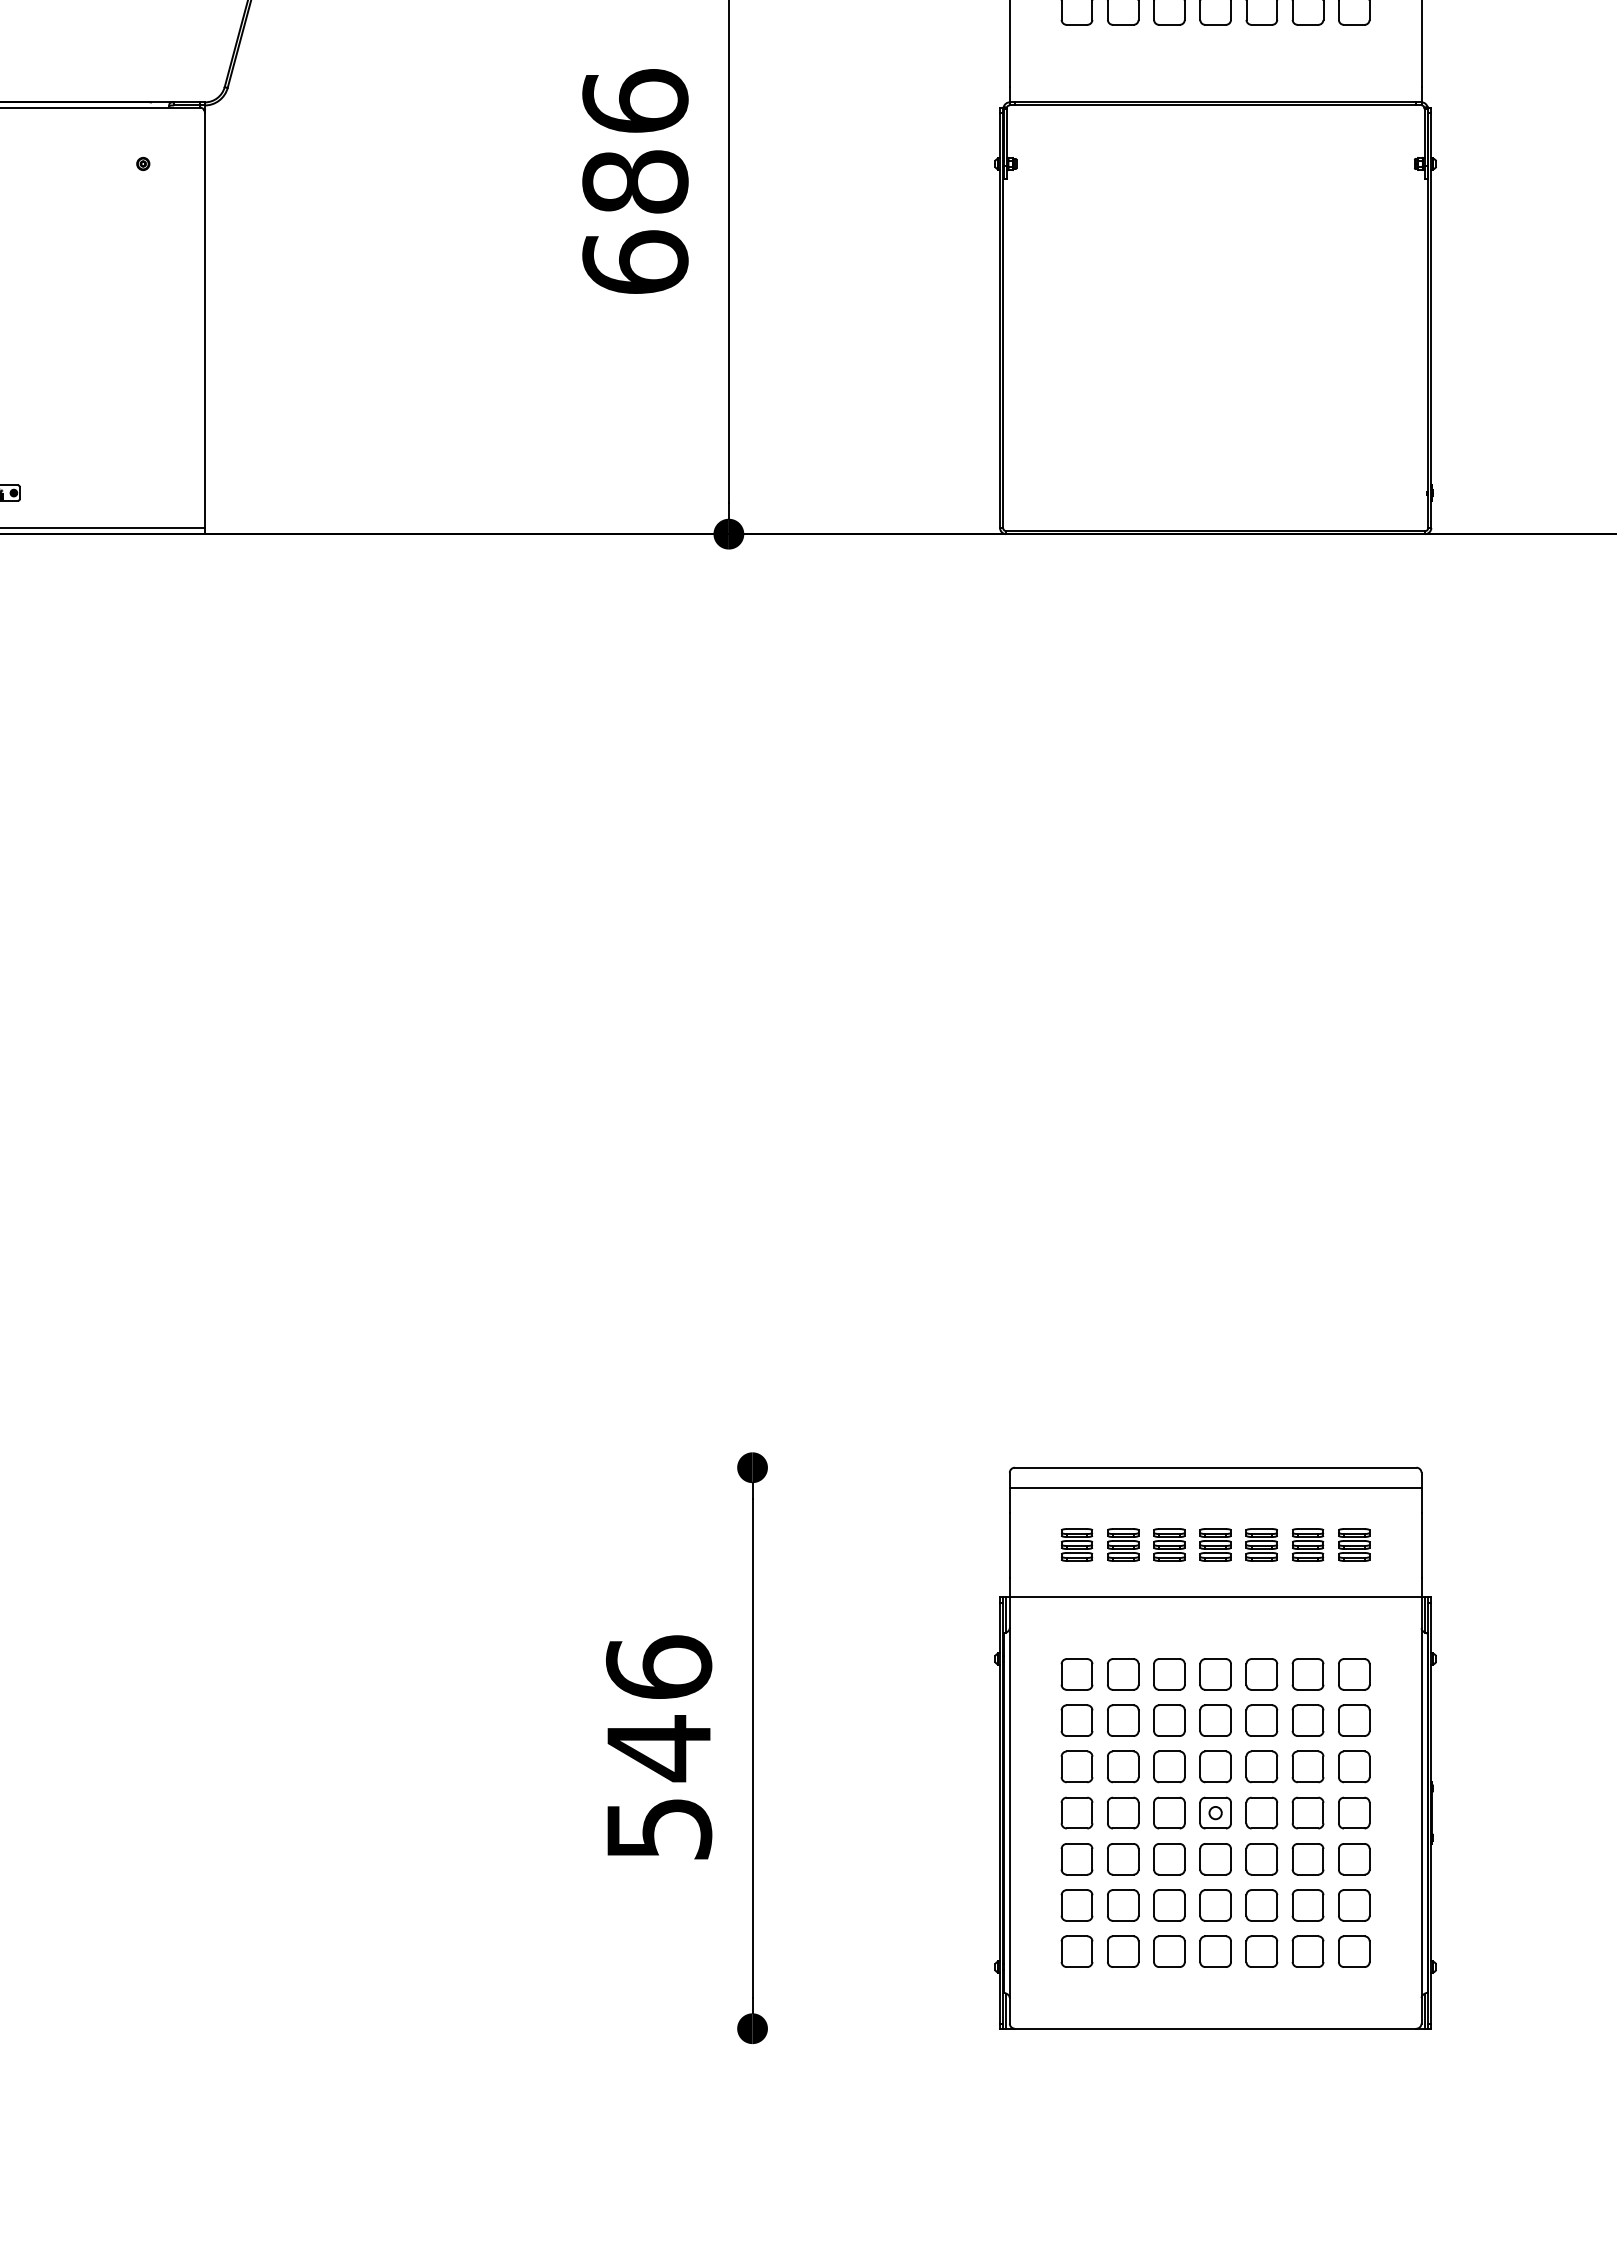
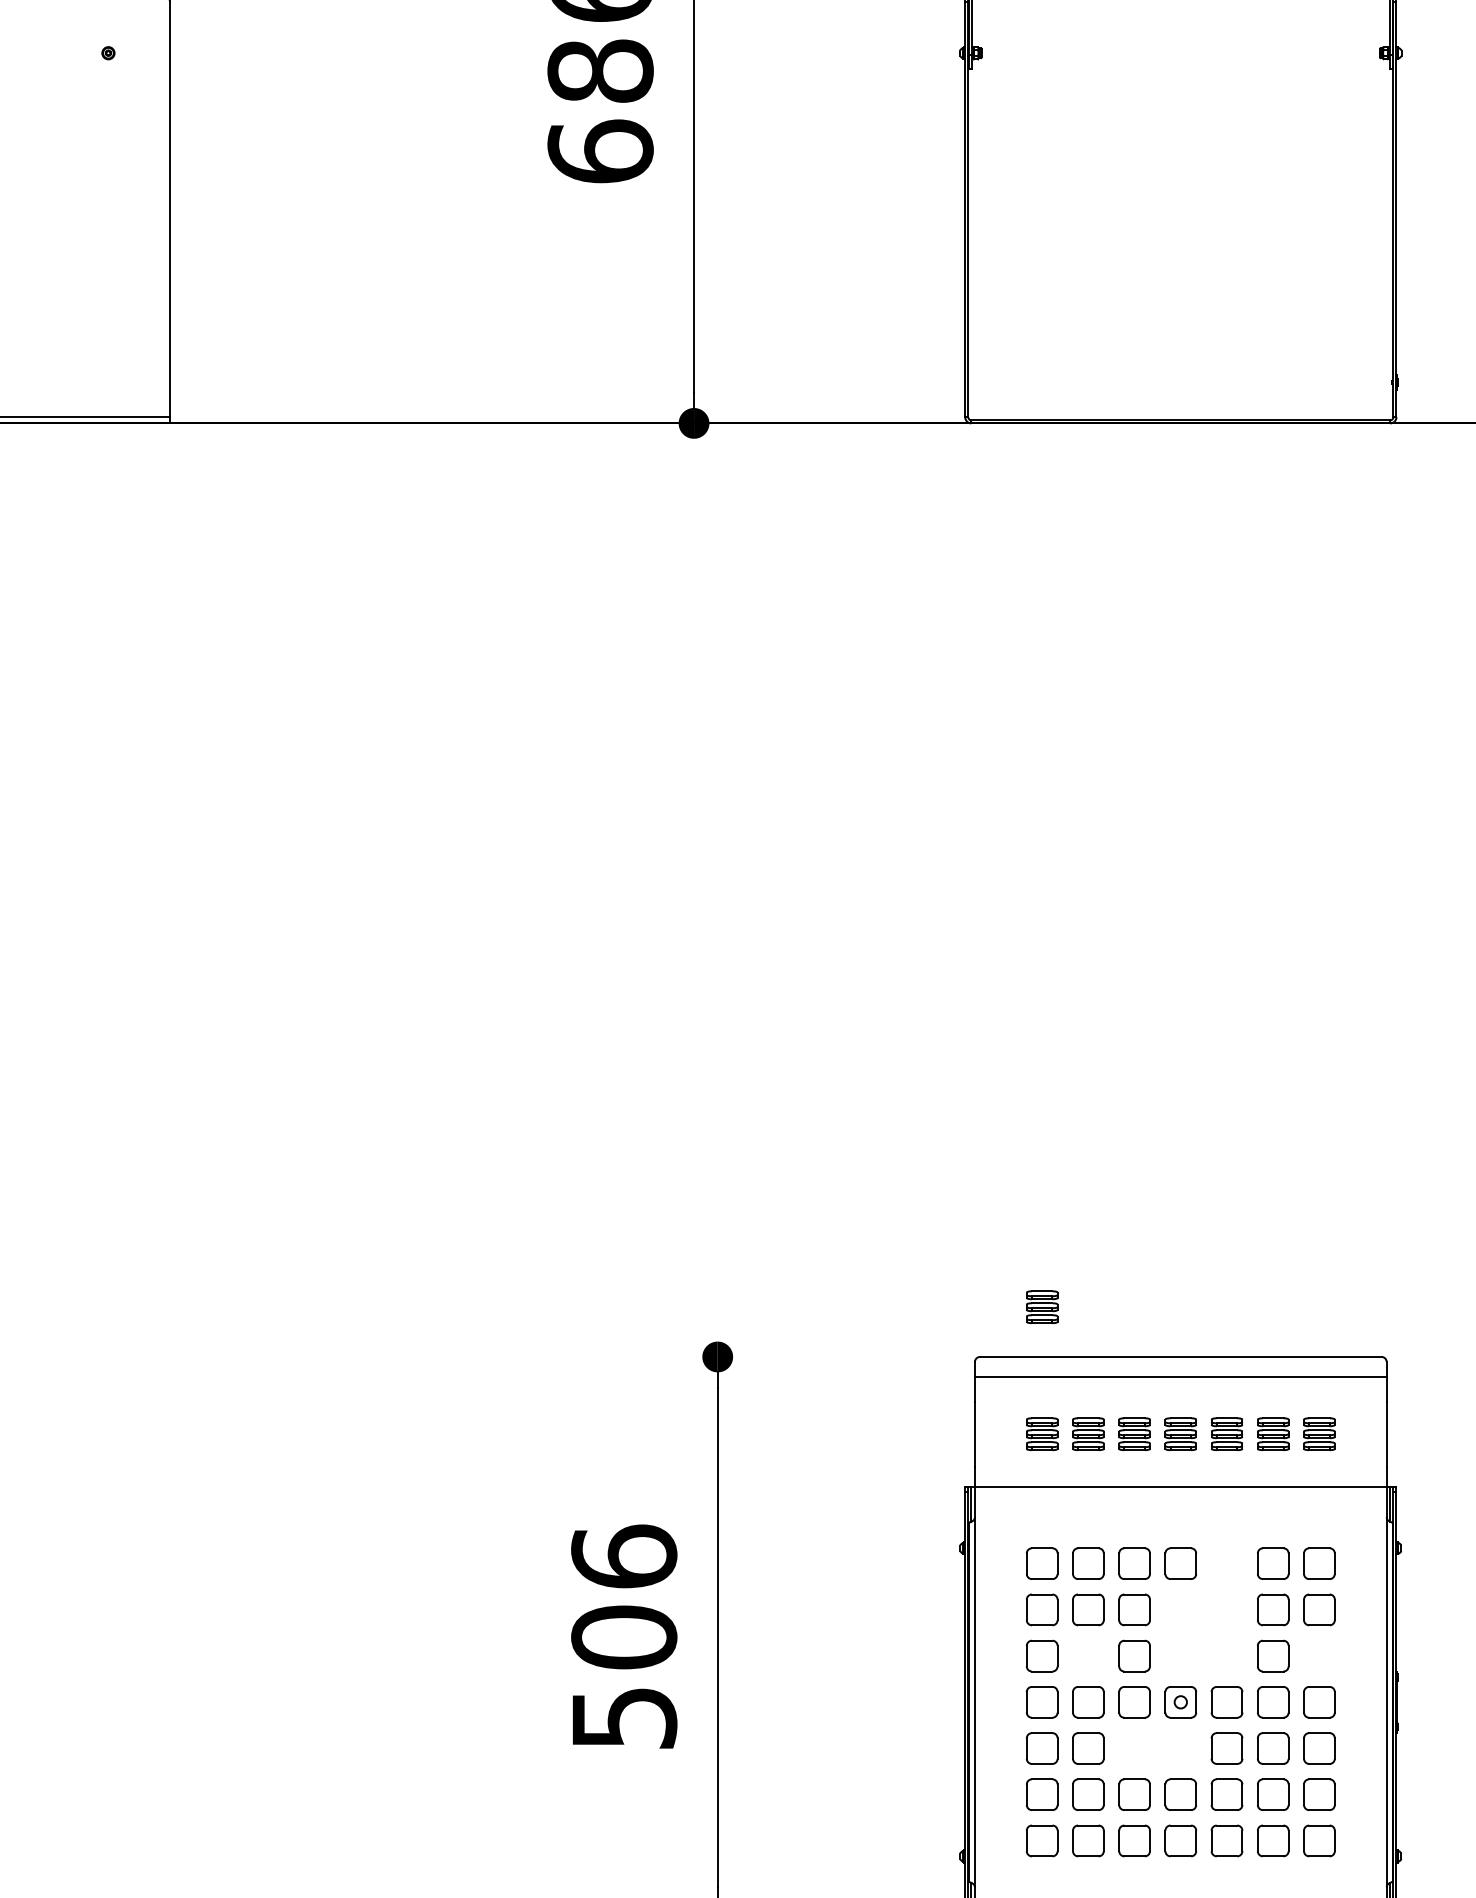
part: (1077, 1417) -> (1042, 1306), added
part: (1261, 1674) -> (1226, 1563), removed
part: (1215, 1720) -> (1180, 1609), removed
part: (1261, 1720) -> (1226, 1609), removed
text: (658, 1748) -> (623, 1637), 546 -> 506
part: (1123, 1766) -> (1088, 1655), removed
part: (1215, 1766) -> (1180, 1655), removed
part: (1261, 1766) -> (1226, 1655), removed
part: (1354, 1766) -> (1319, 1655), removed
part: (1169, 1859) -> (1134, 1748), removed
part: (1215, 1859) -> (1180, 1748), removed

